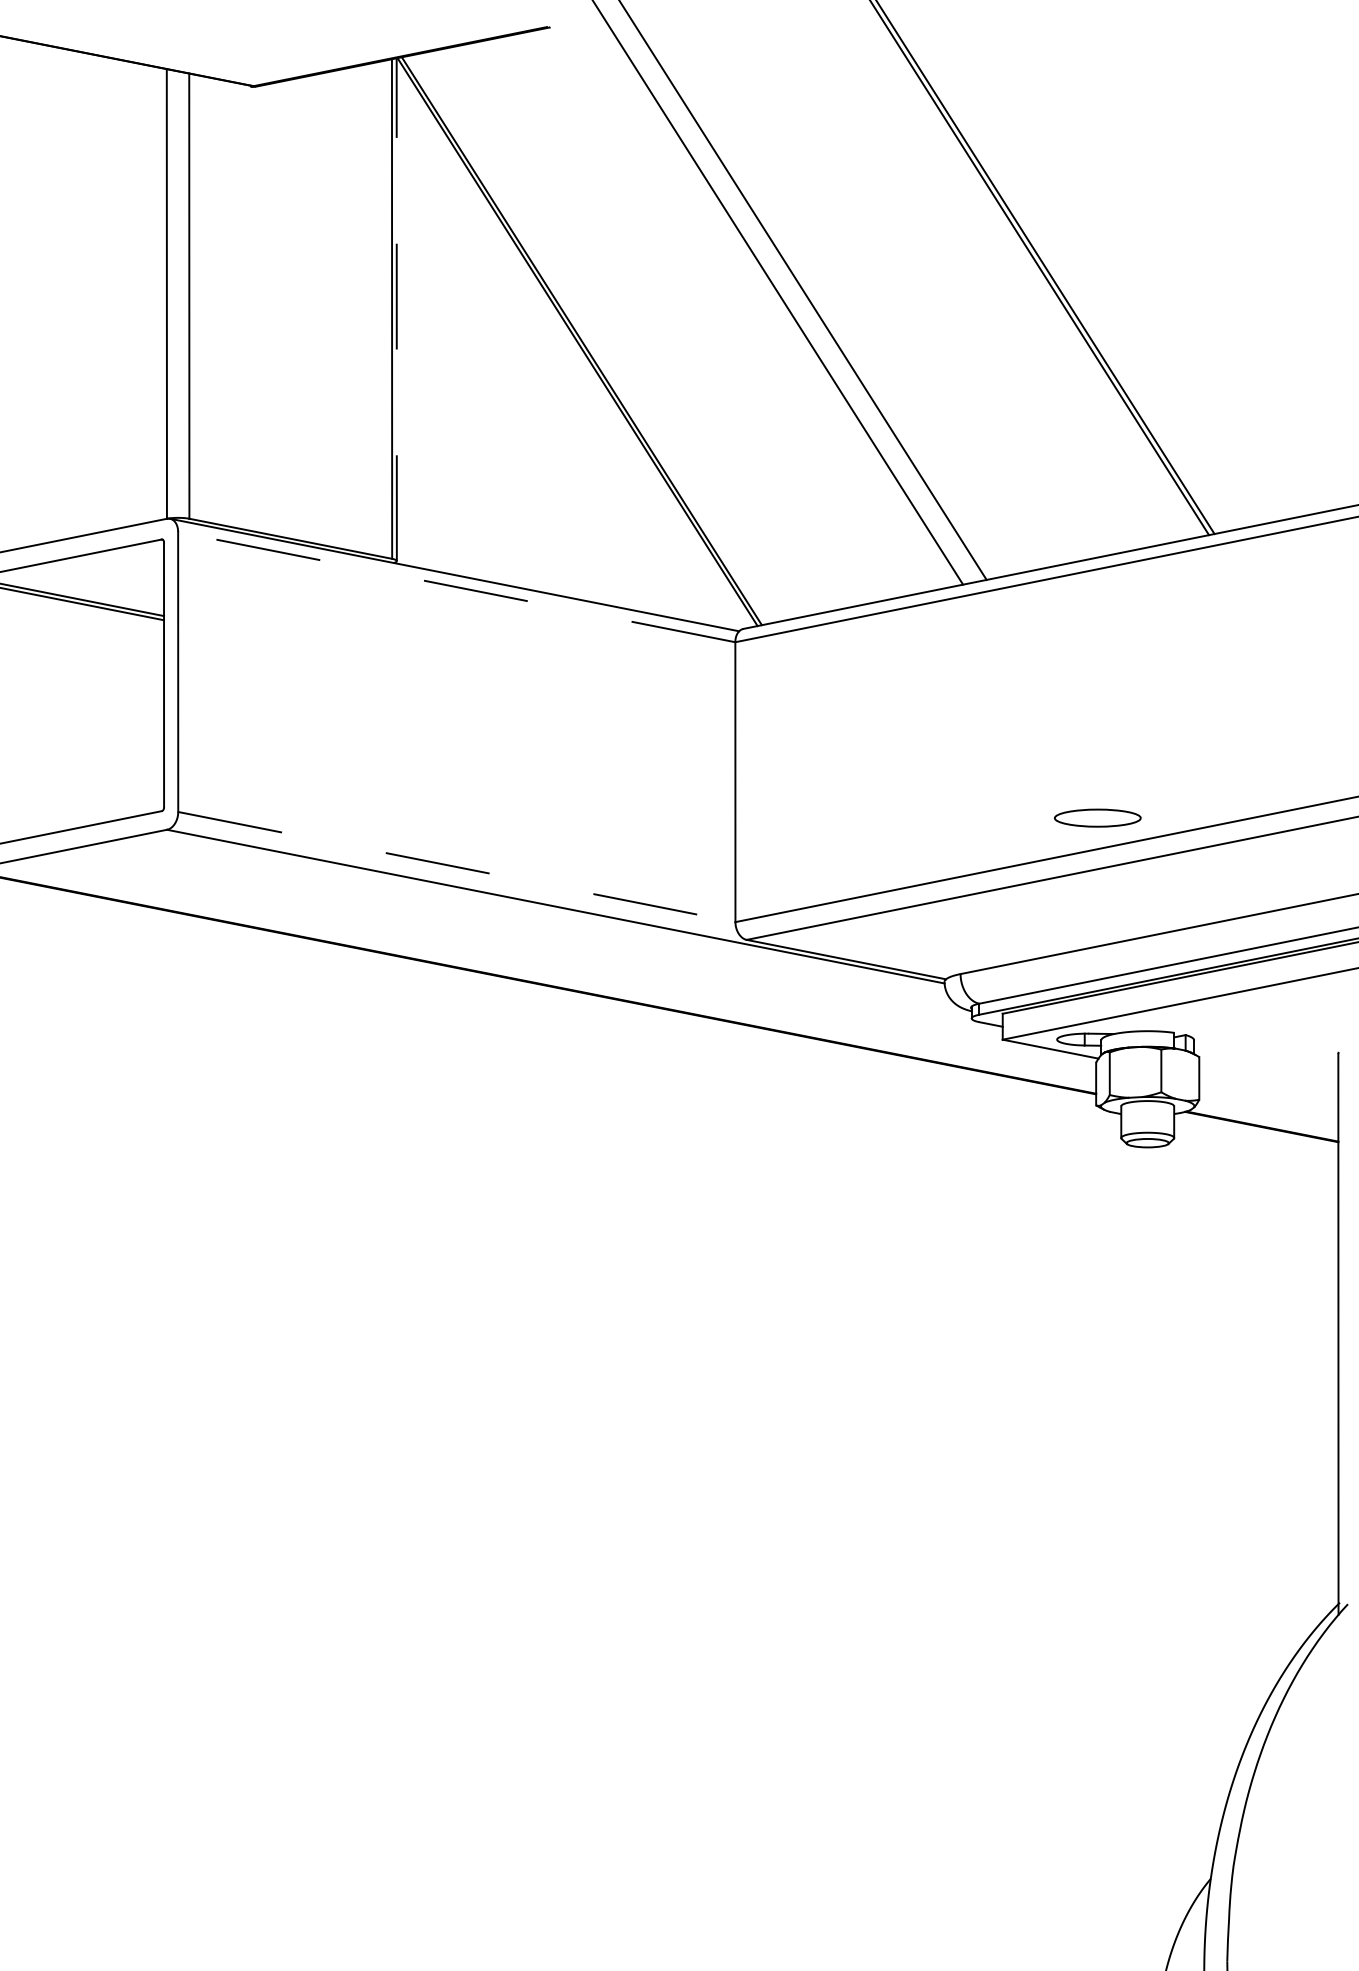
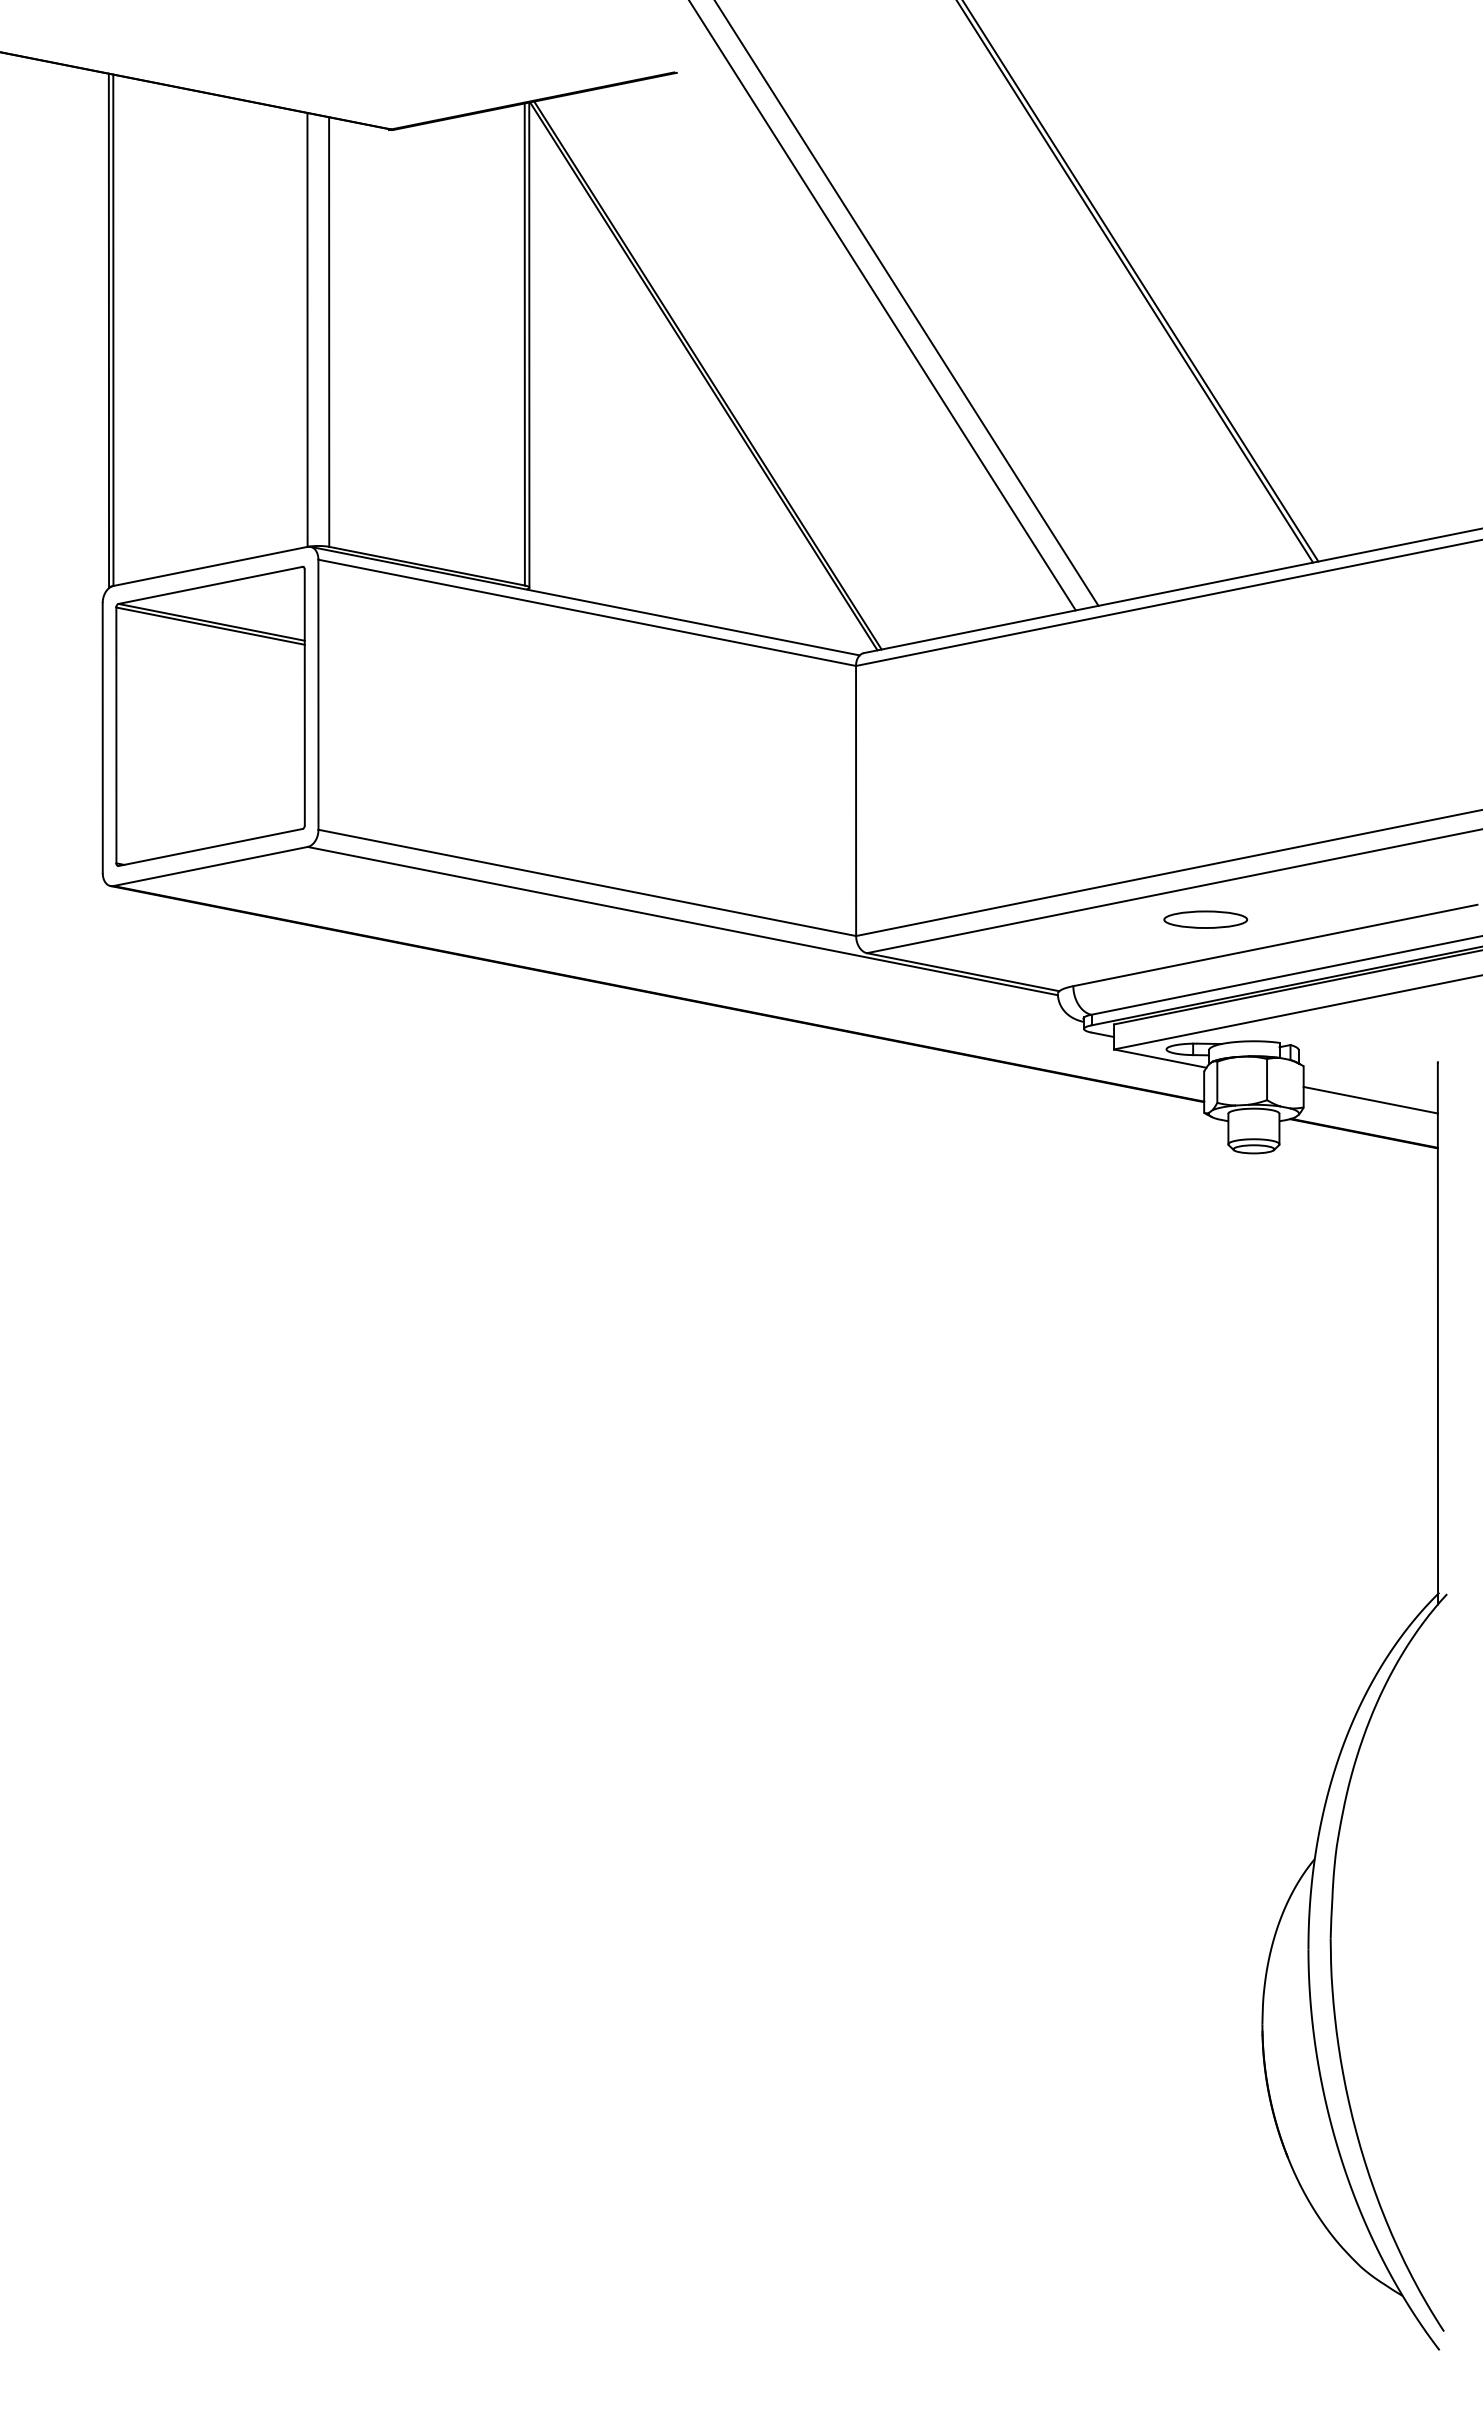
line: (396, 310) -> (529, 345), dashed -> solid
line: (456, 586) -> (586, 612), dashed -> solid
part: (1097, 817) -> (1205, 919), moved
line: (457, 867) -> (587, 883), dashed -> solid
line: (1268, 1091) -> (1370, 1099), added

